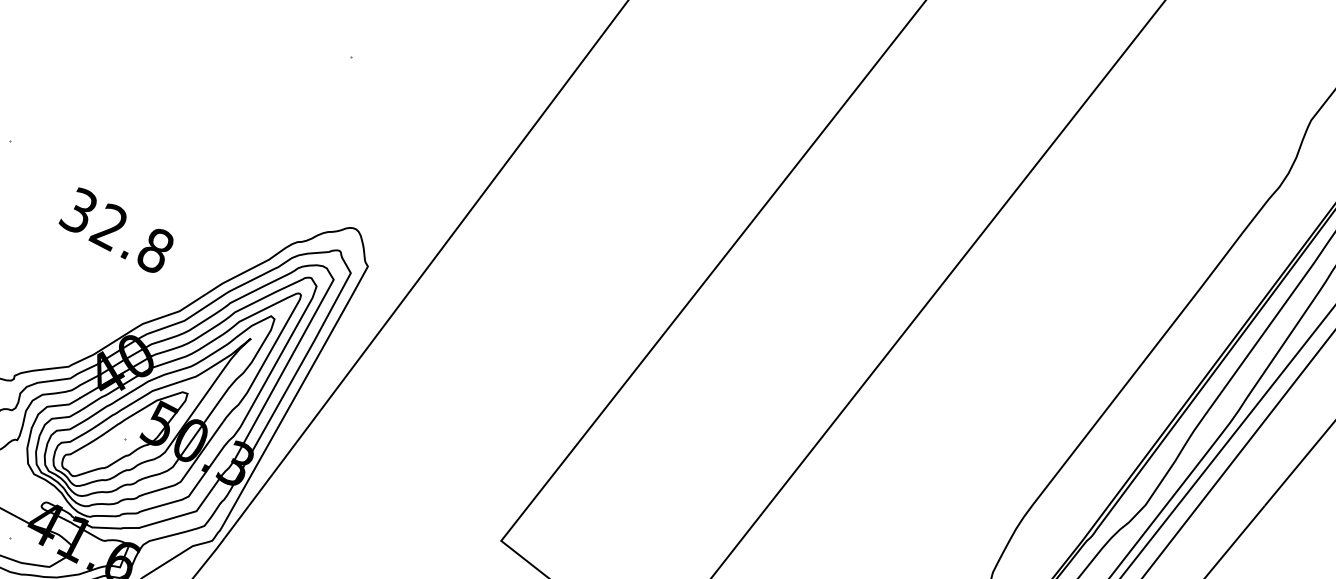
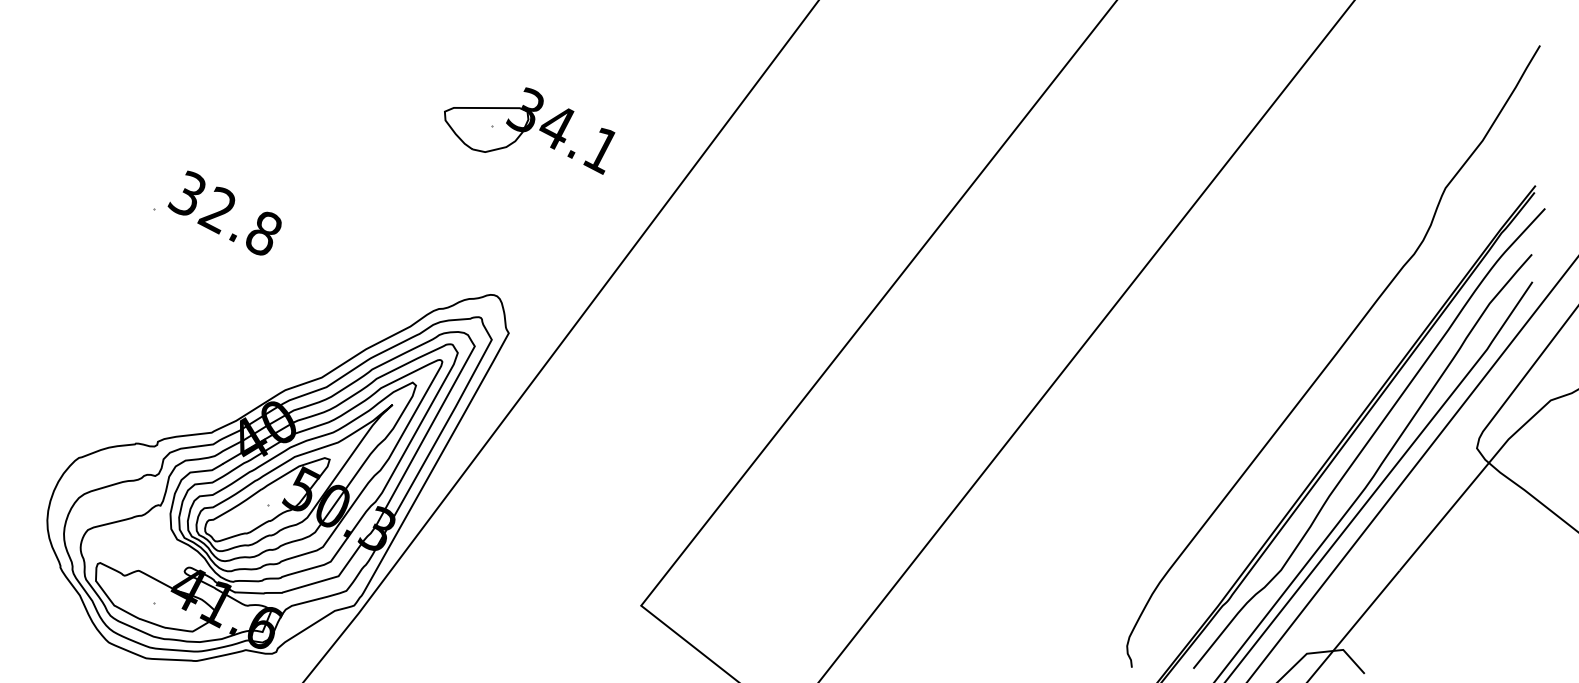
part: (388, 62) -> (529, 130), added
text: (115, 229) -> (224, 212), moved

